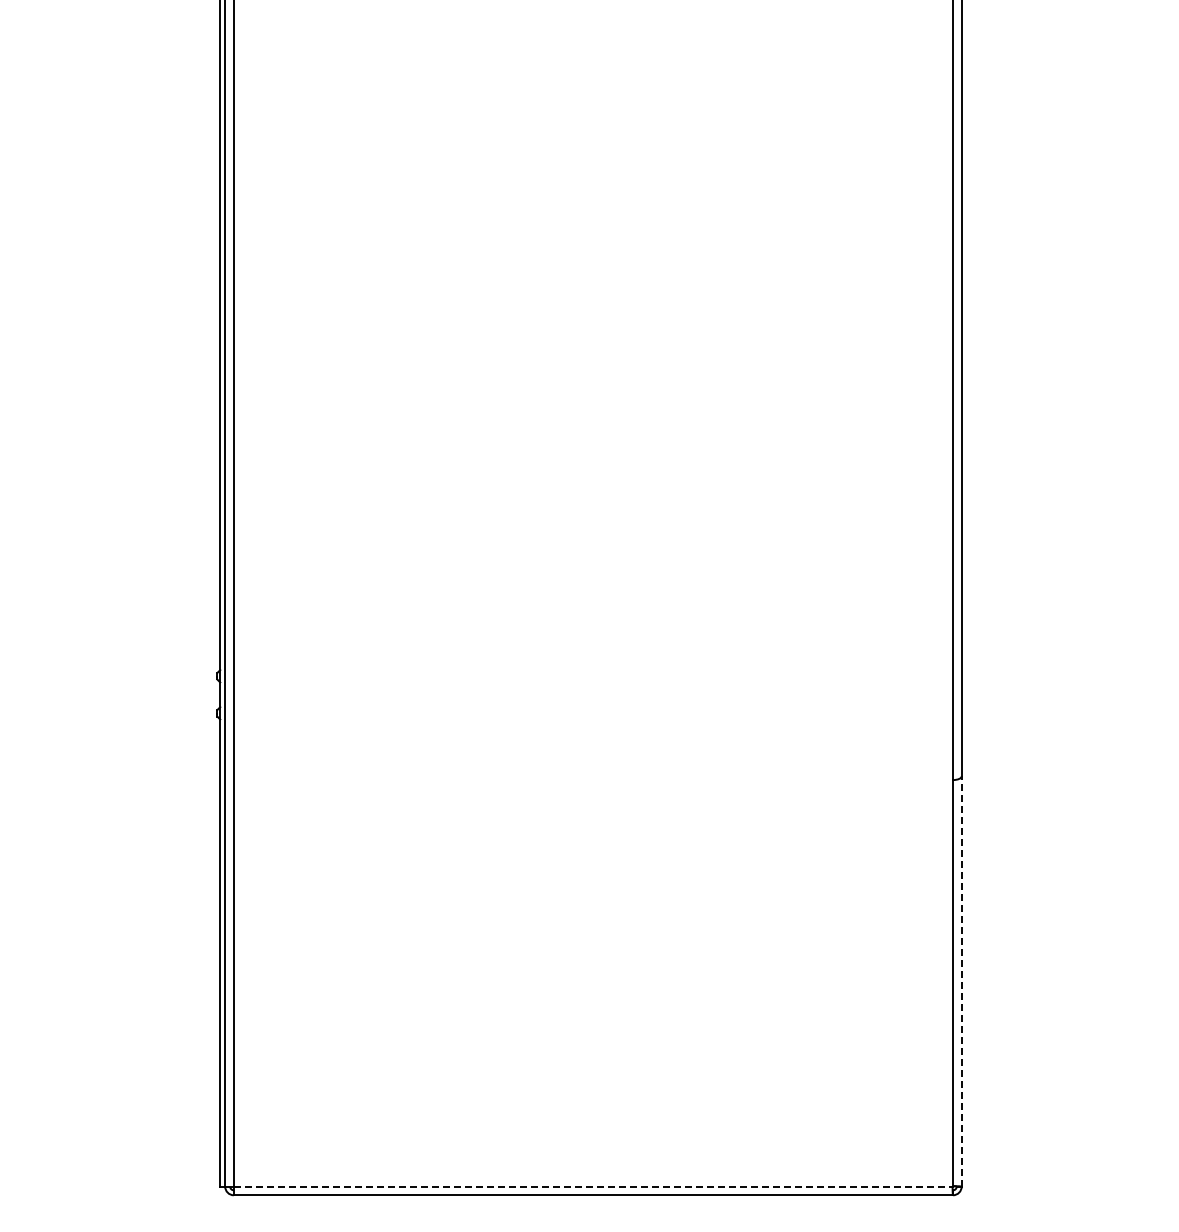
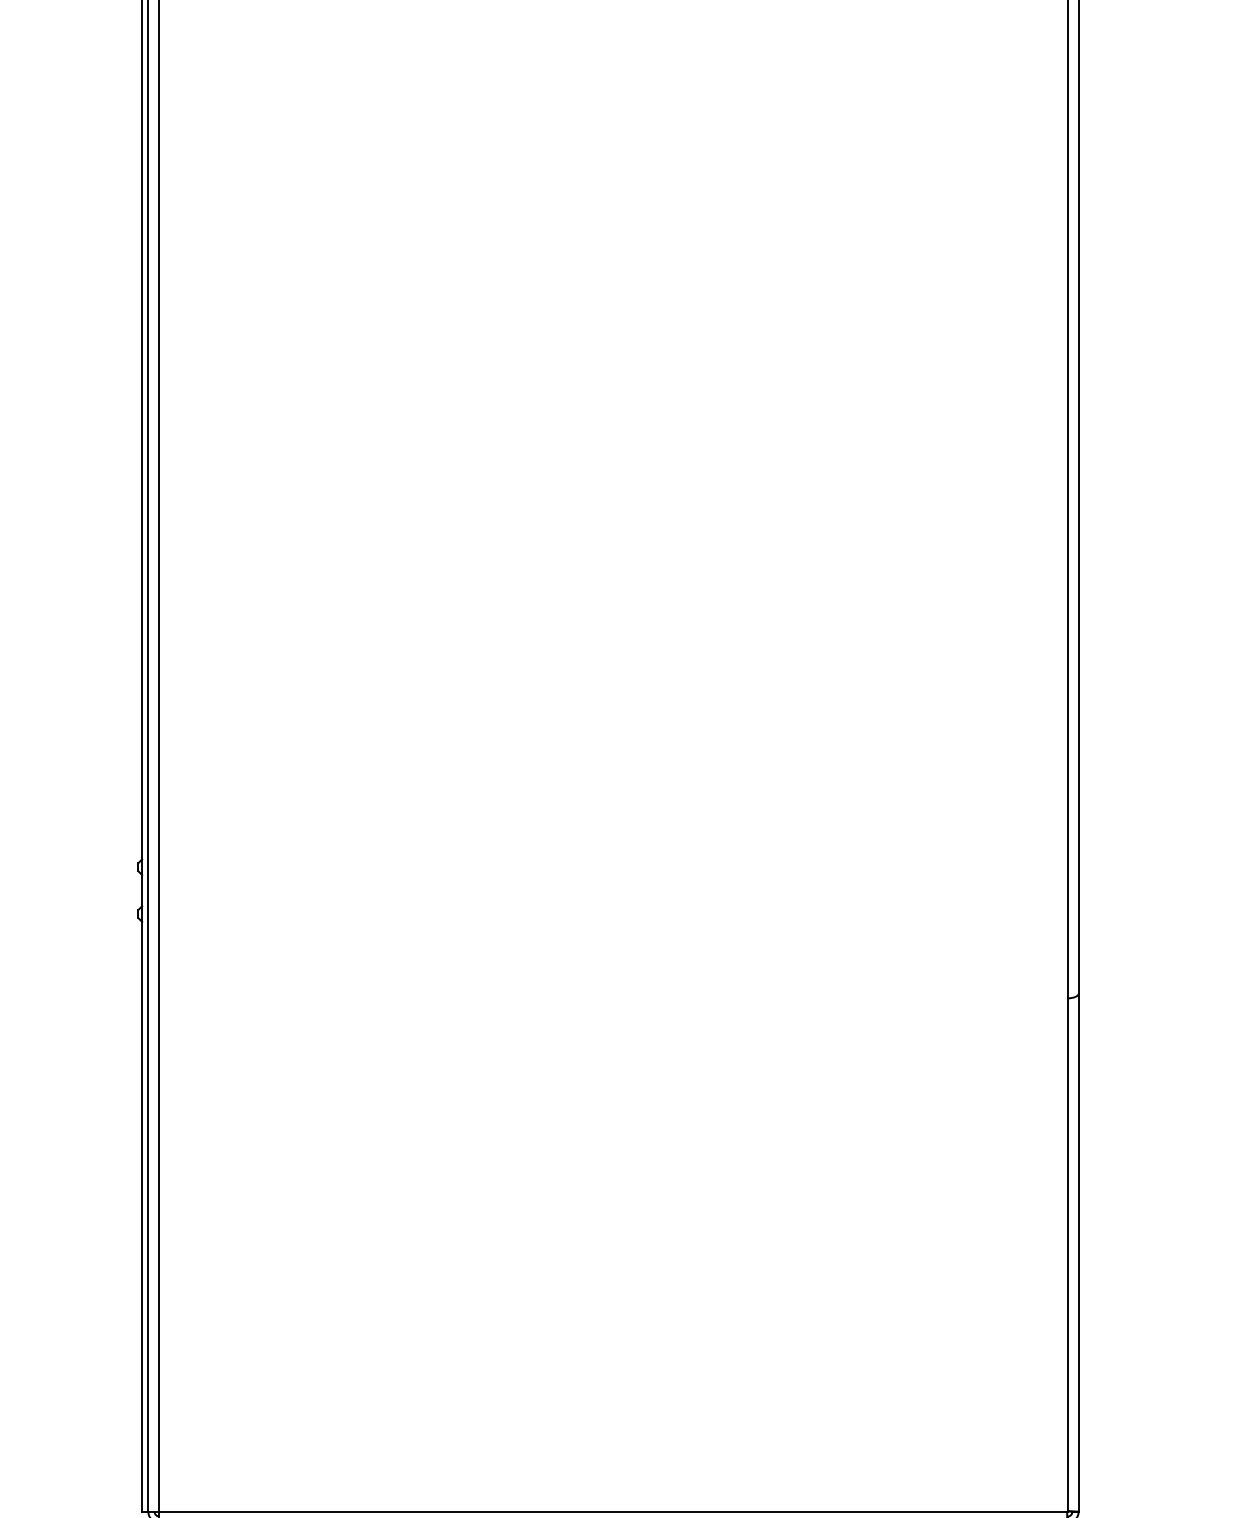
line: (961, 981) -> (1078, 1252), dashed -> solid
line: (593, 1186) -> (613, 1511), dashed -> solid

